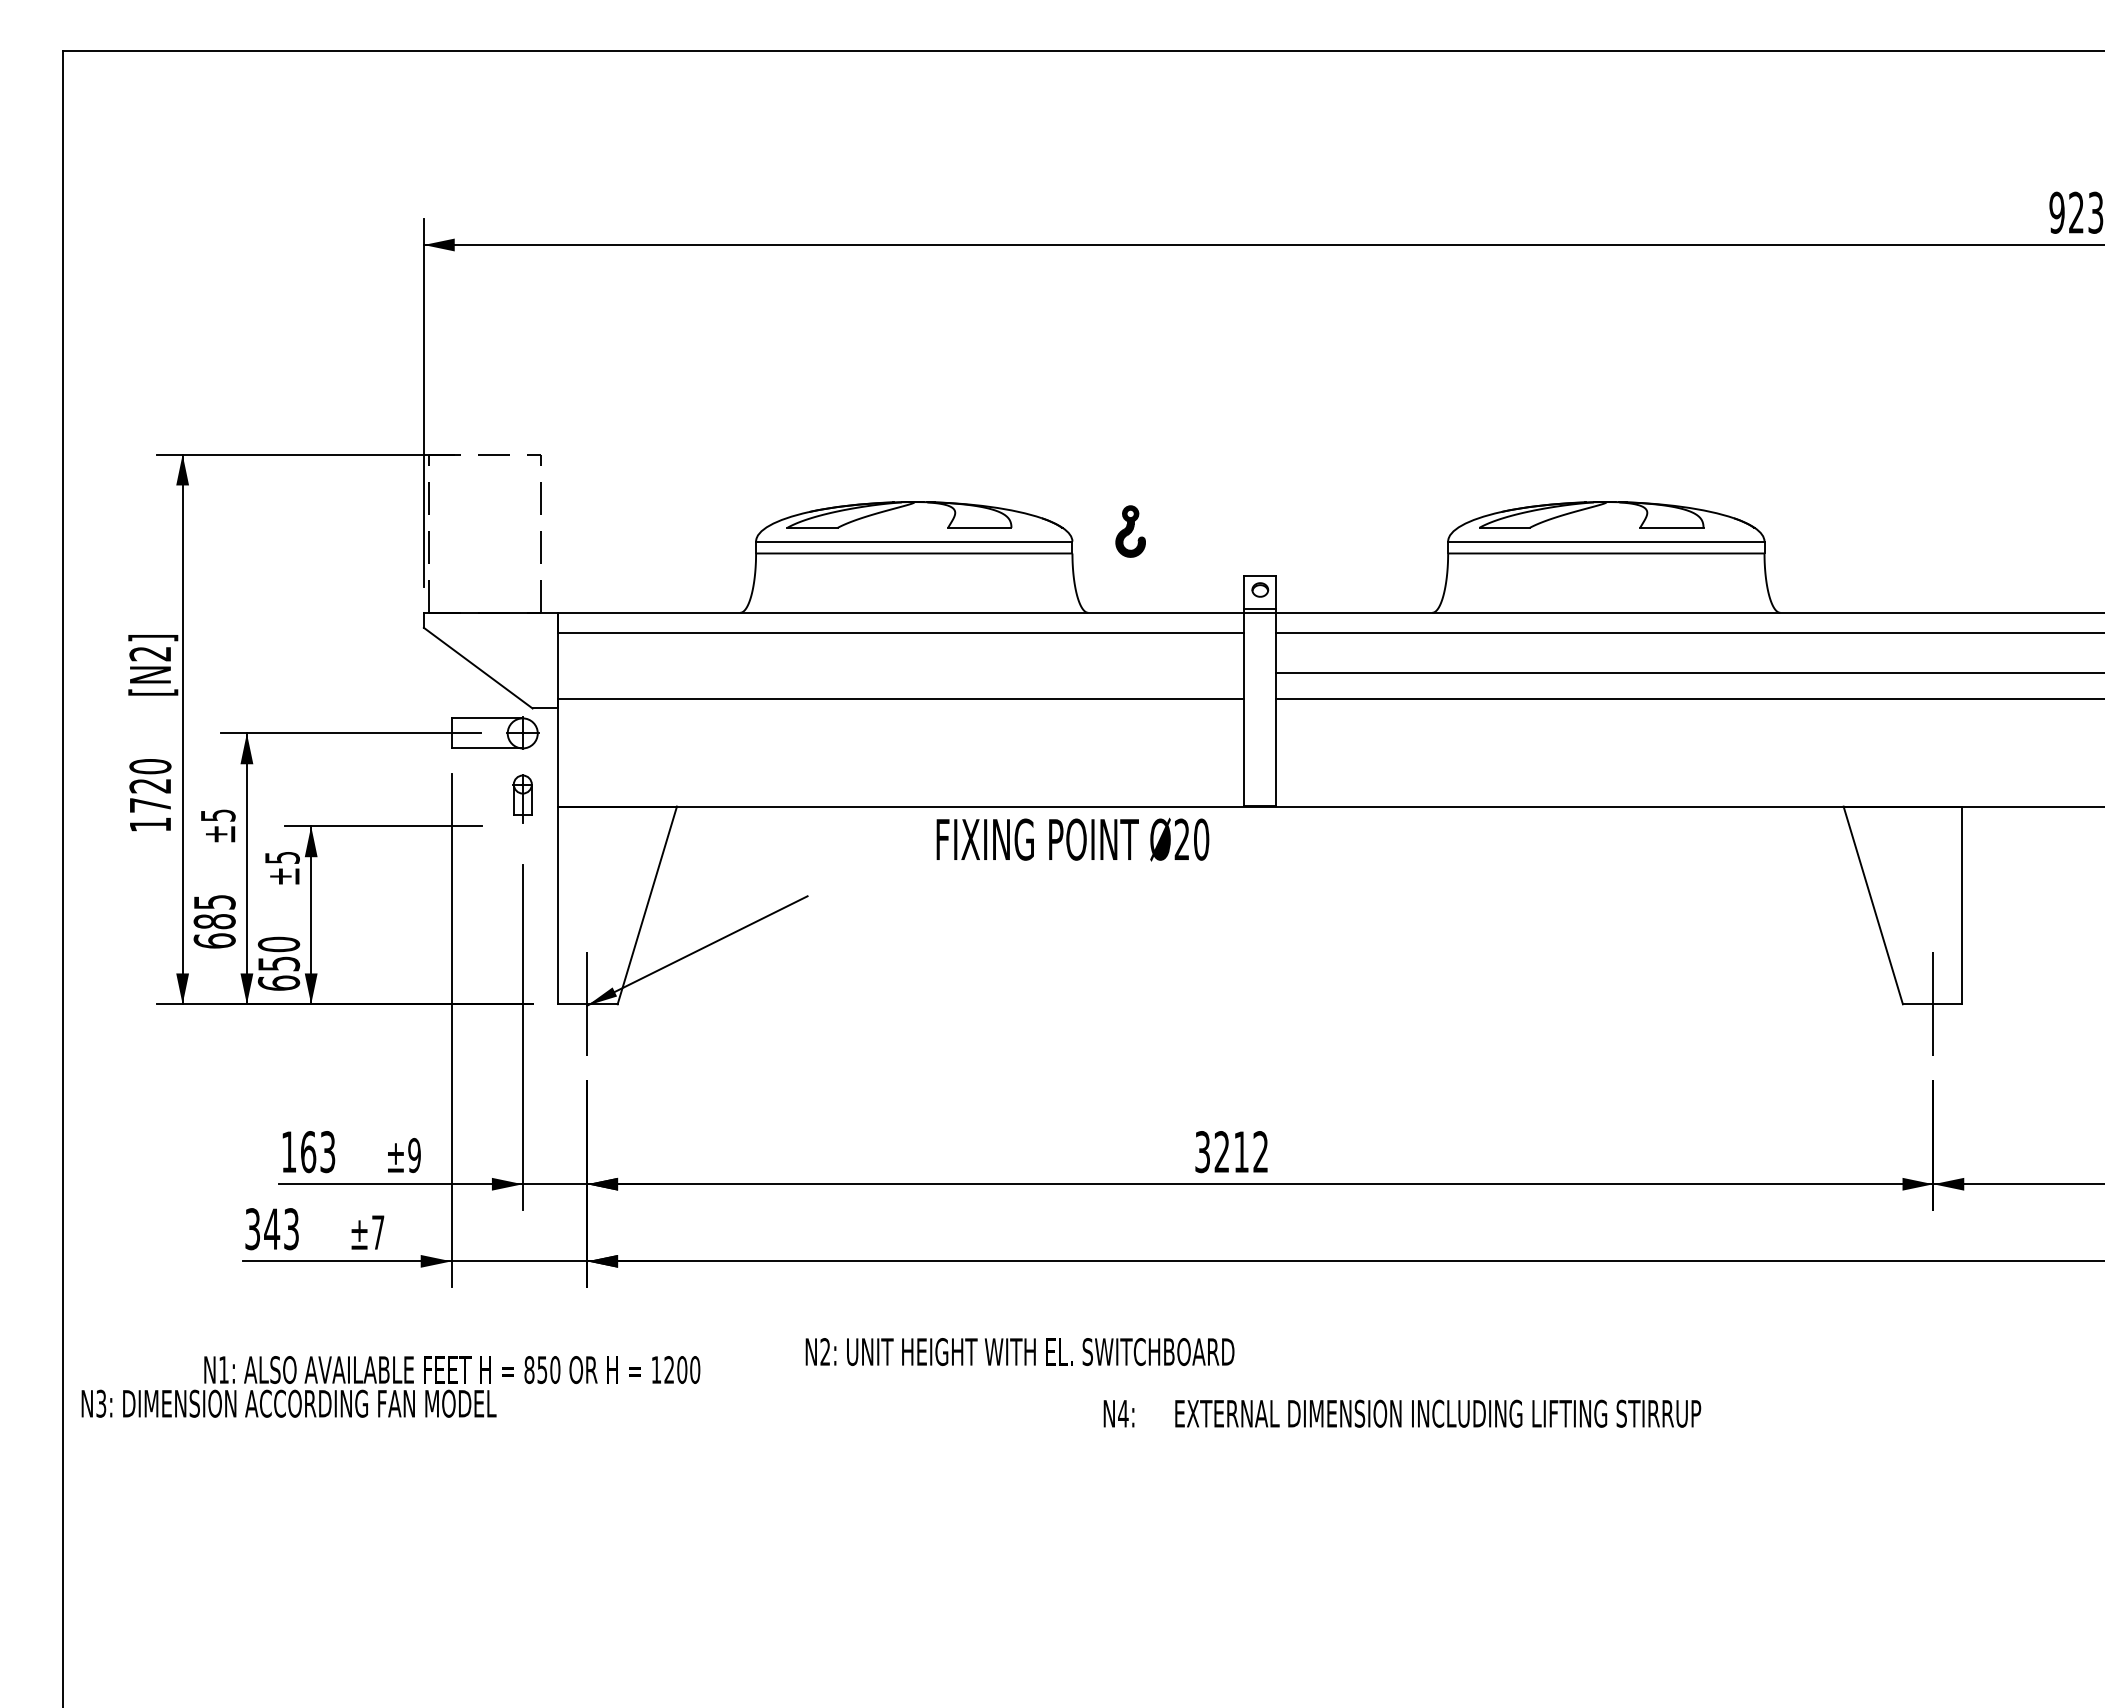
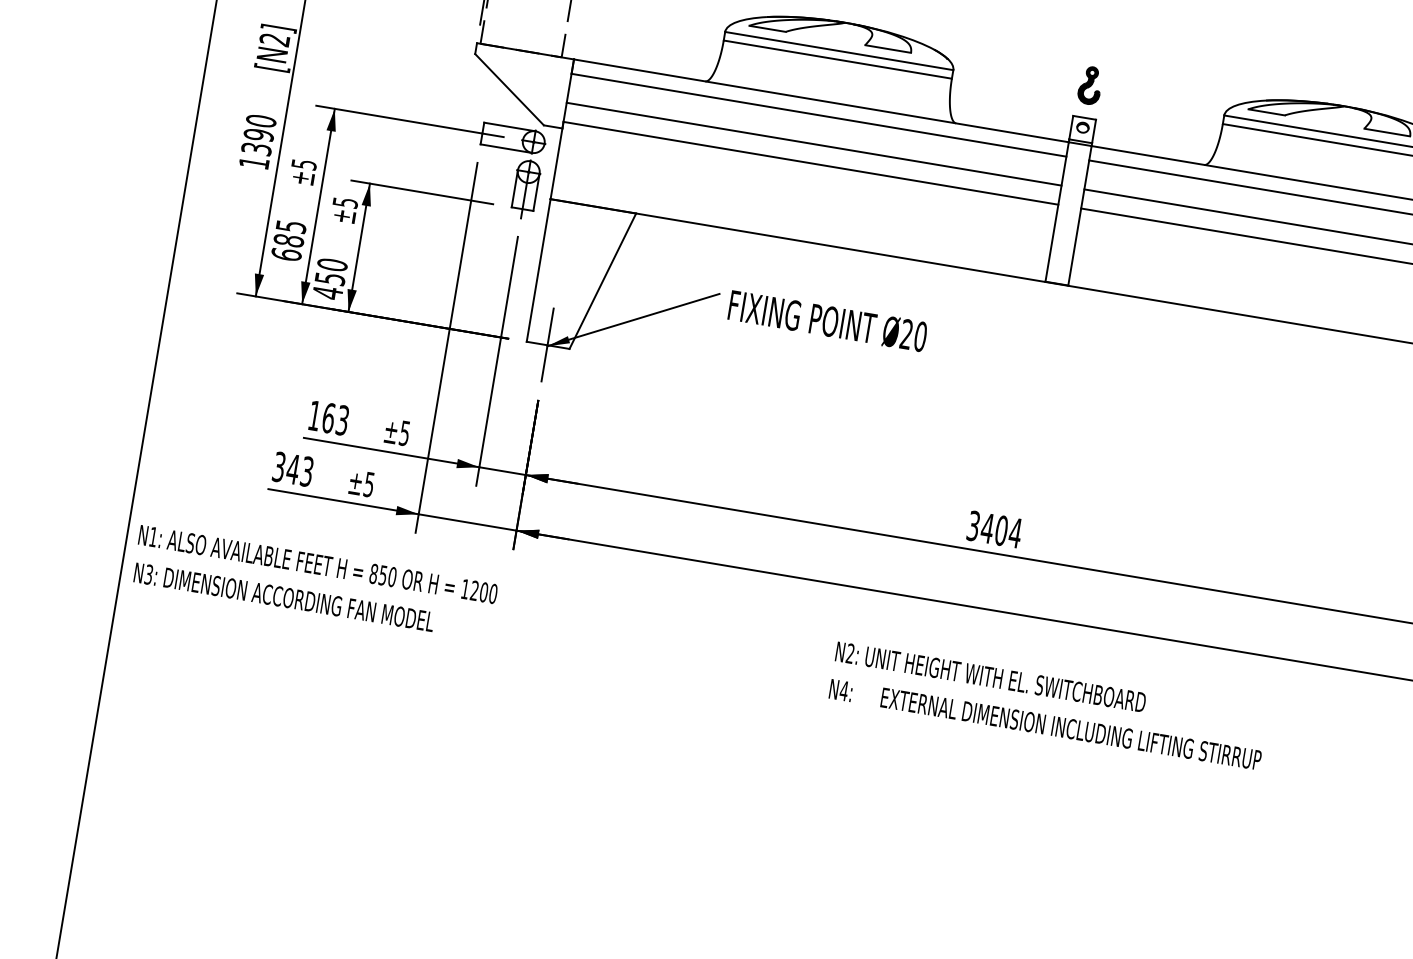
part: (1130, 531) -> (1090, 85), moved
line: (901, 672) -> (814, 143), added
text: (150, 795) -> (257, 141), 1720 -> 1390
part: (522, 798) -> (525, 189), size x1.67
text: (1072, 839) -> (827, 321), moved
text: (278, 983) -> (327, 293), 650 -> 450
text: (1241, 1152) -> (1001, 531), 3212 -> 3404
text: (414, 1154) -> (404, 432), ±9 -> ±5
text: (378, 1232) -> (369, 484), ±7 -> ±5
text: (1019, 1351) -> (990, 676), moved
text: (452, 1369) -> (318, 564), moved
text: (1402, 1413) -> (1045, 724), moved

